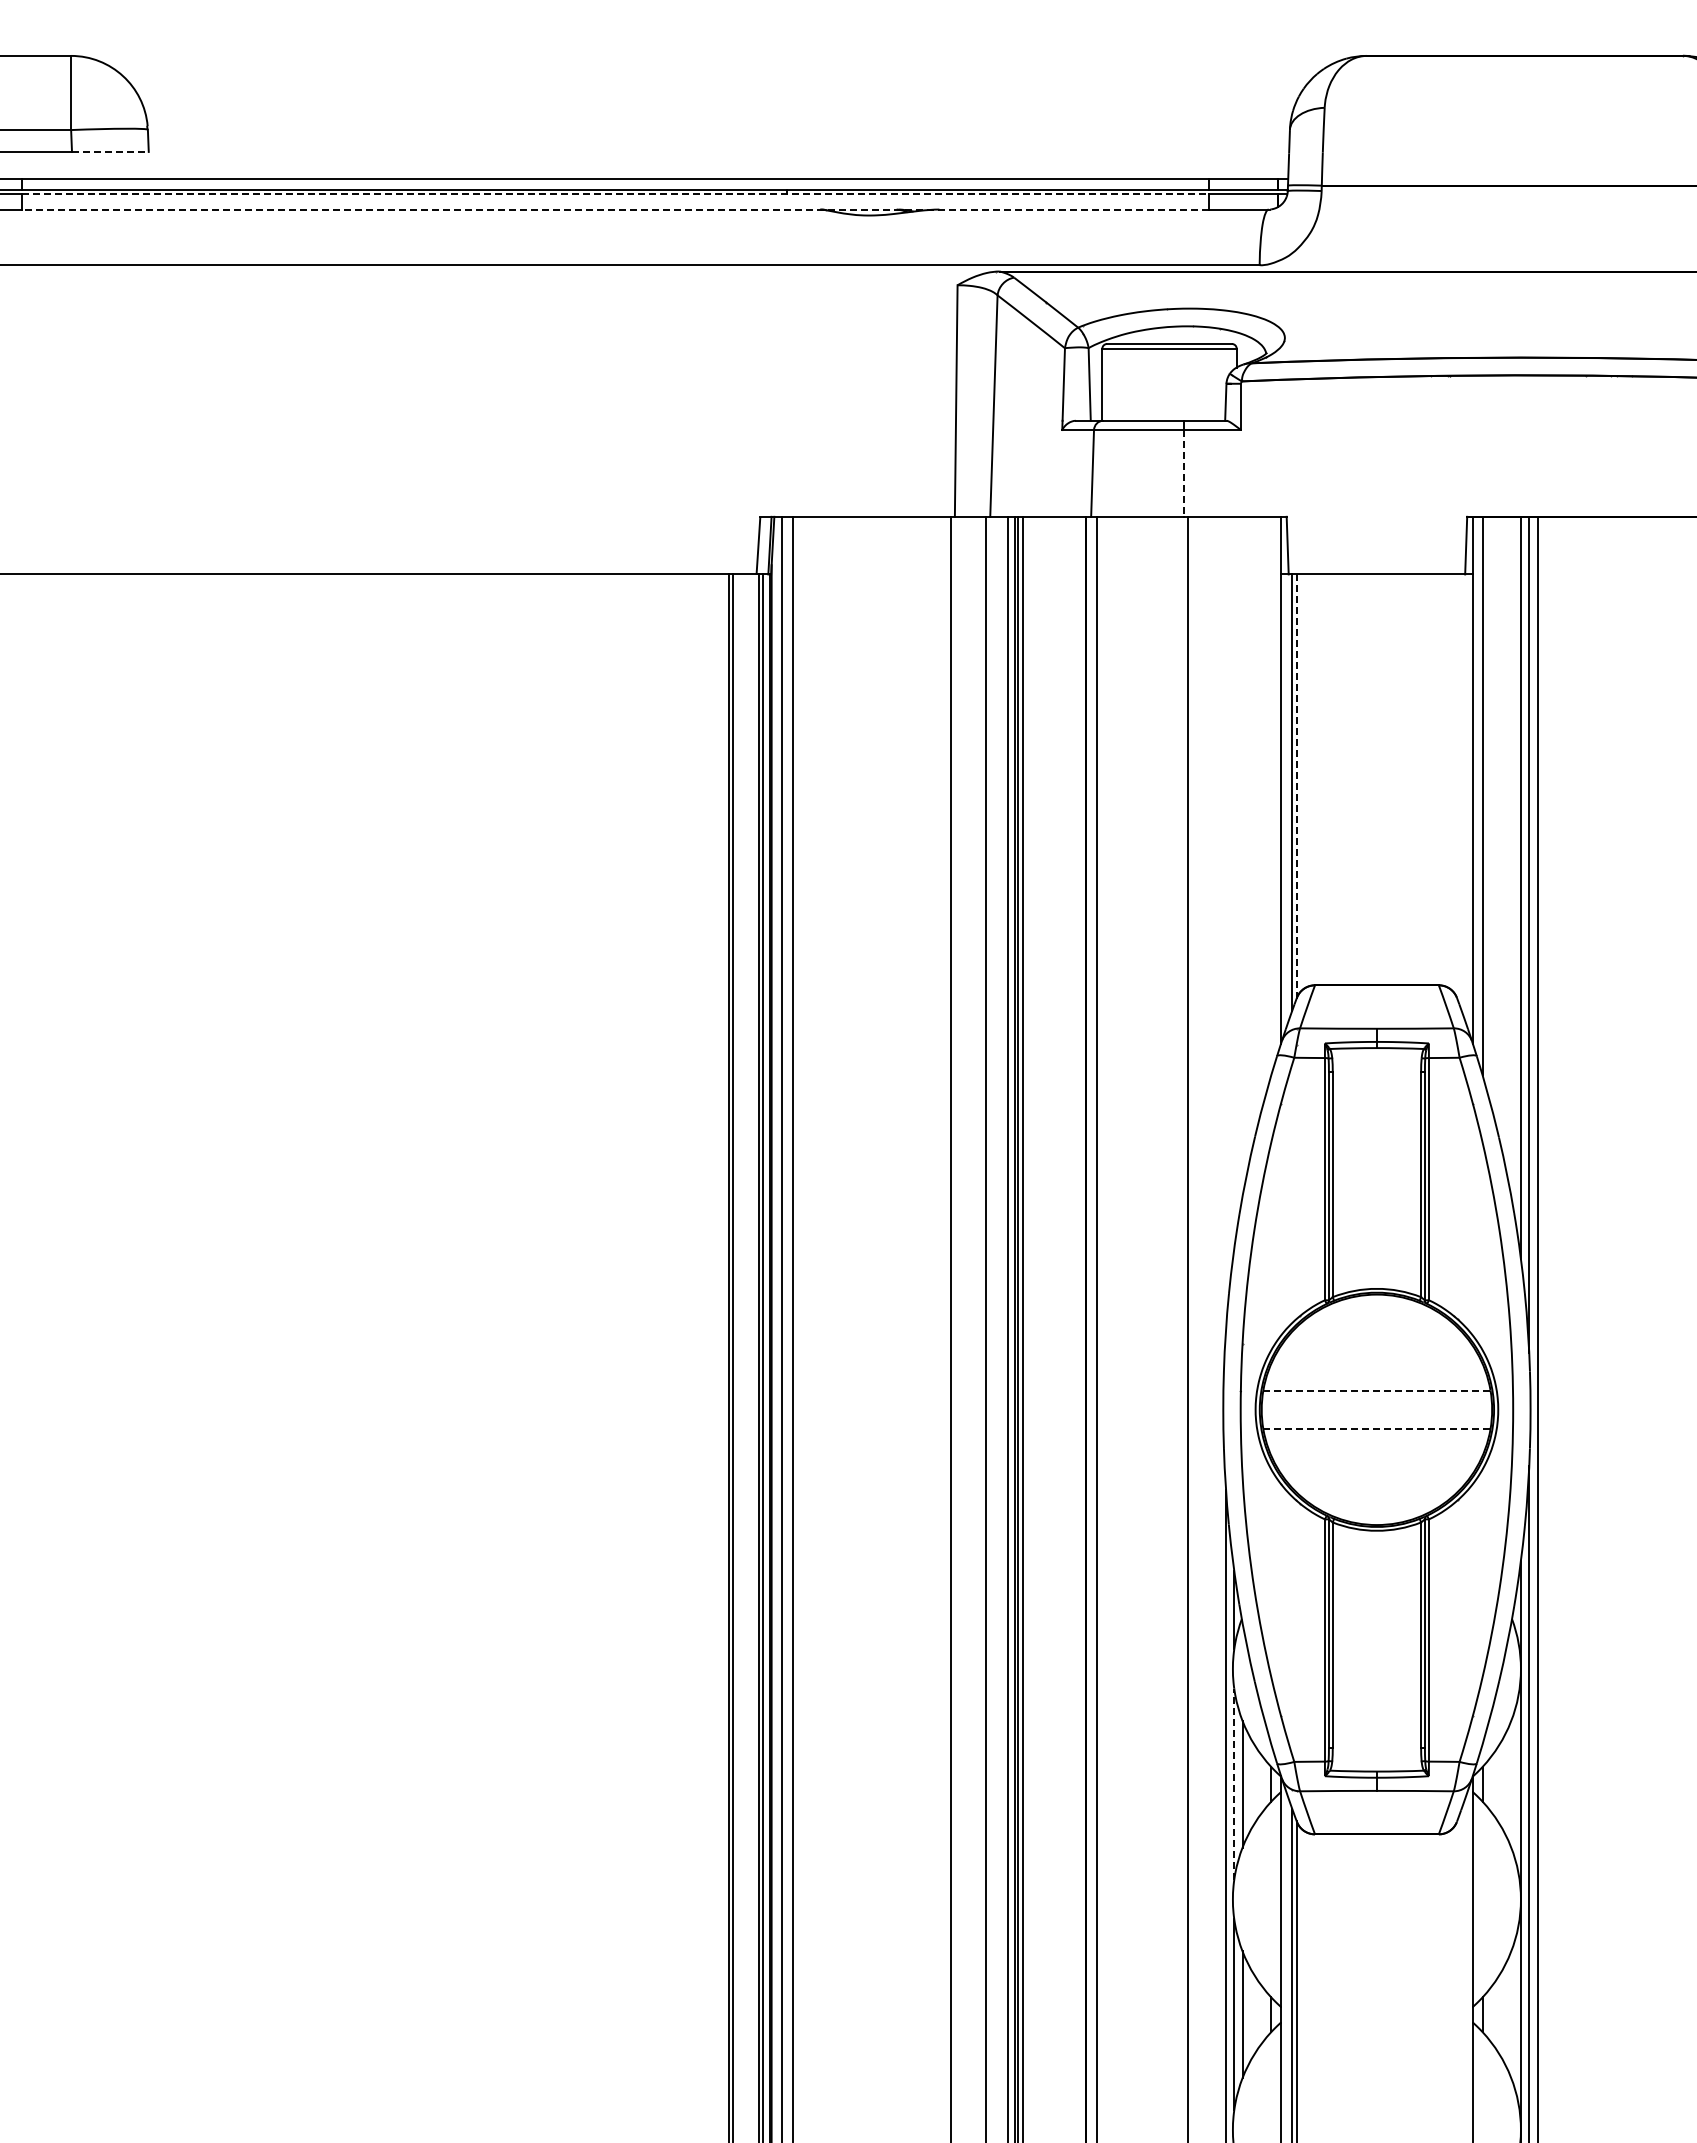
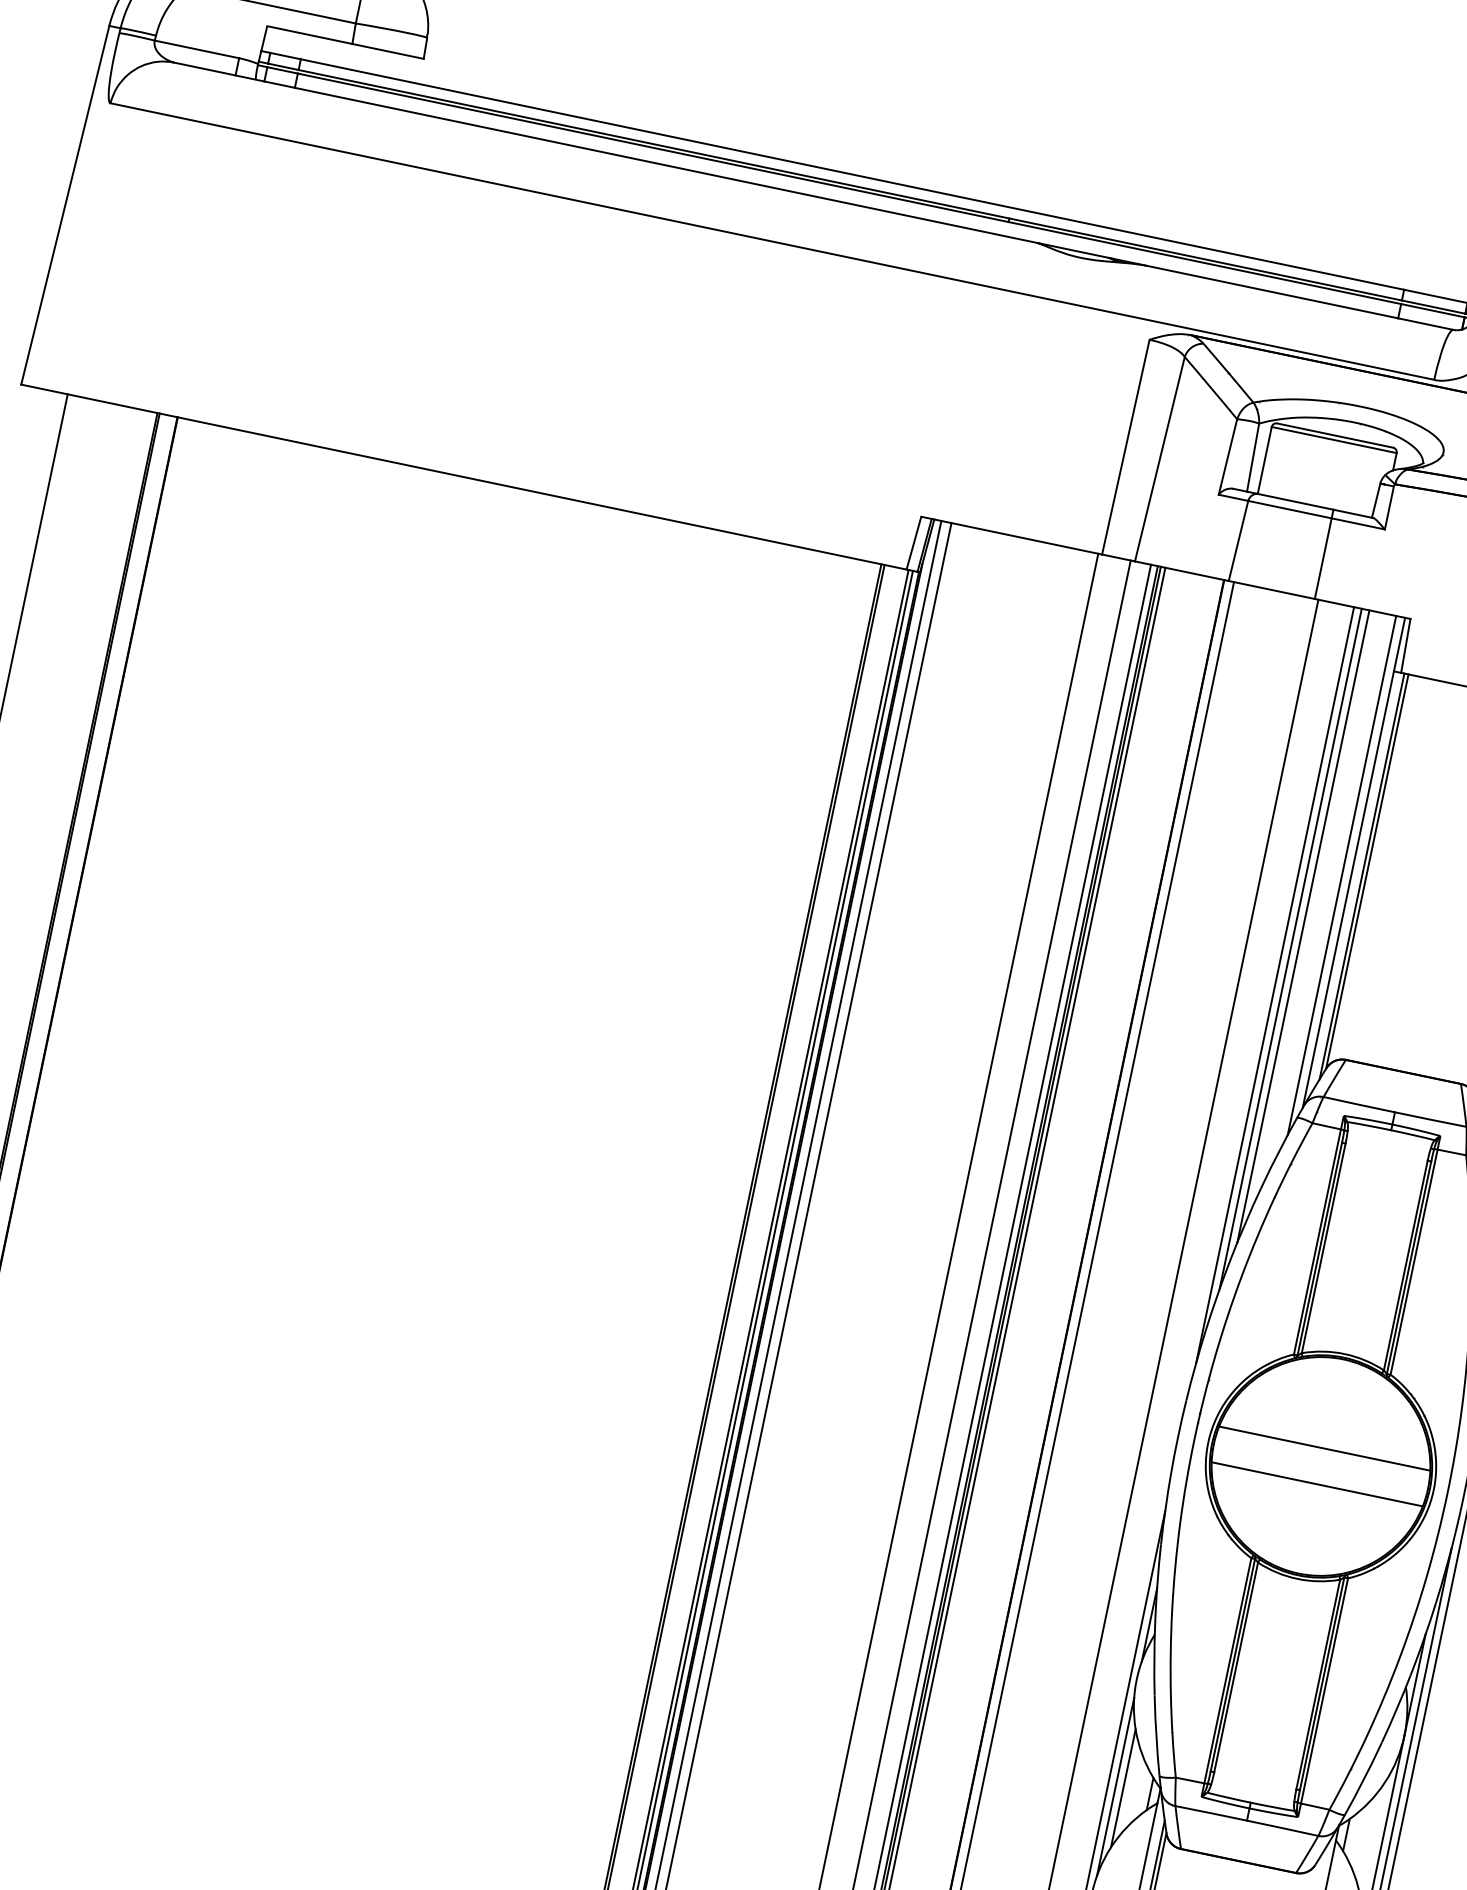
line: (110, 151) -> (388, 51), dashed -> solid
line: (615, 194) -> (849, 189), dashed -> solid
line: (615, 209) -> (846, 203), dashed -> solid
line: (1183, 473) -> (1323, 558), dashed -> solid
line: (1296, 787) -> (1367, 872), dashed -> solid
line: (1271, 795) -> (1342, 875), added
line: (1242, 856) -> (1303, 926), added
line: (1234, 882) -> (1290, 948), added
line: (1225, 923) -> (1274, 985), added
line: (1376, 1390) -> (1324, 1448), dashed -> solid
line: (1376, 1429) -> (1316, 1484), dashed -> solid
line: (1234, 1784) -> (1115, 1787), dashed -> solid

